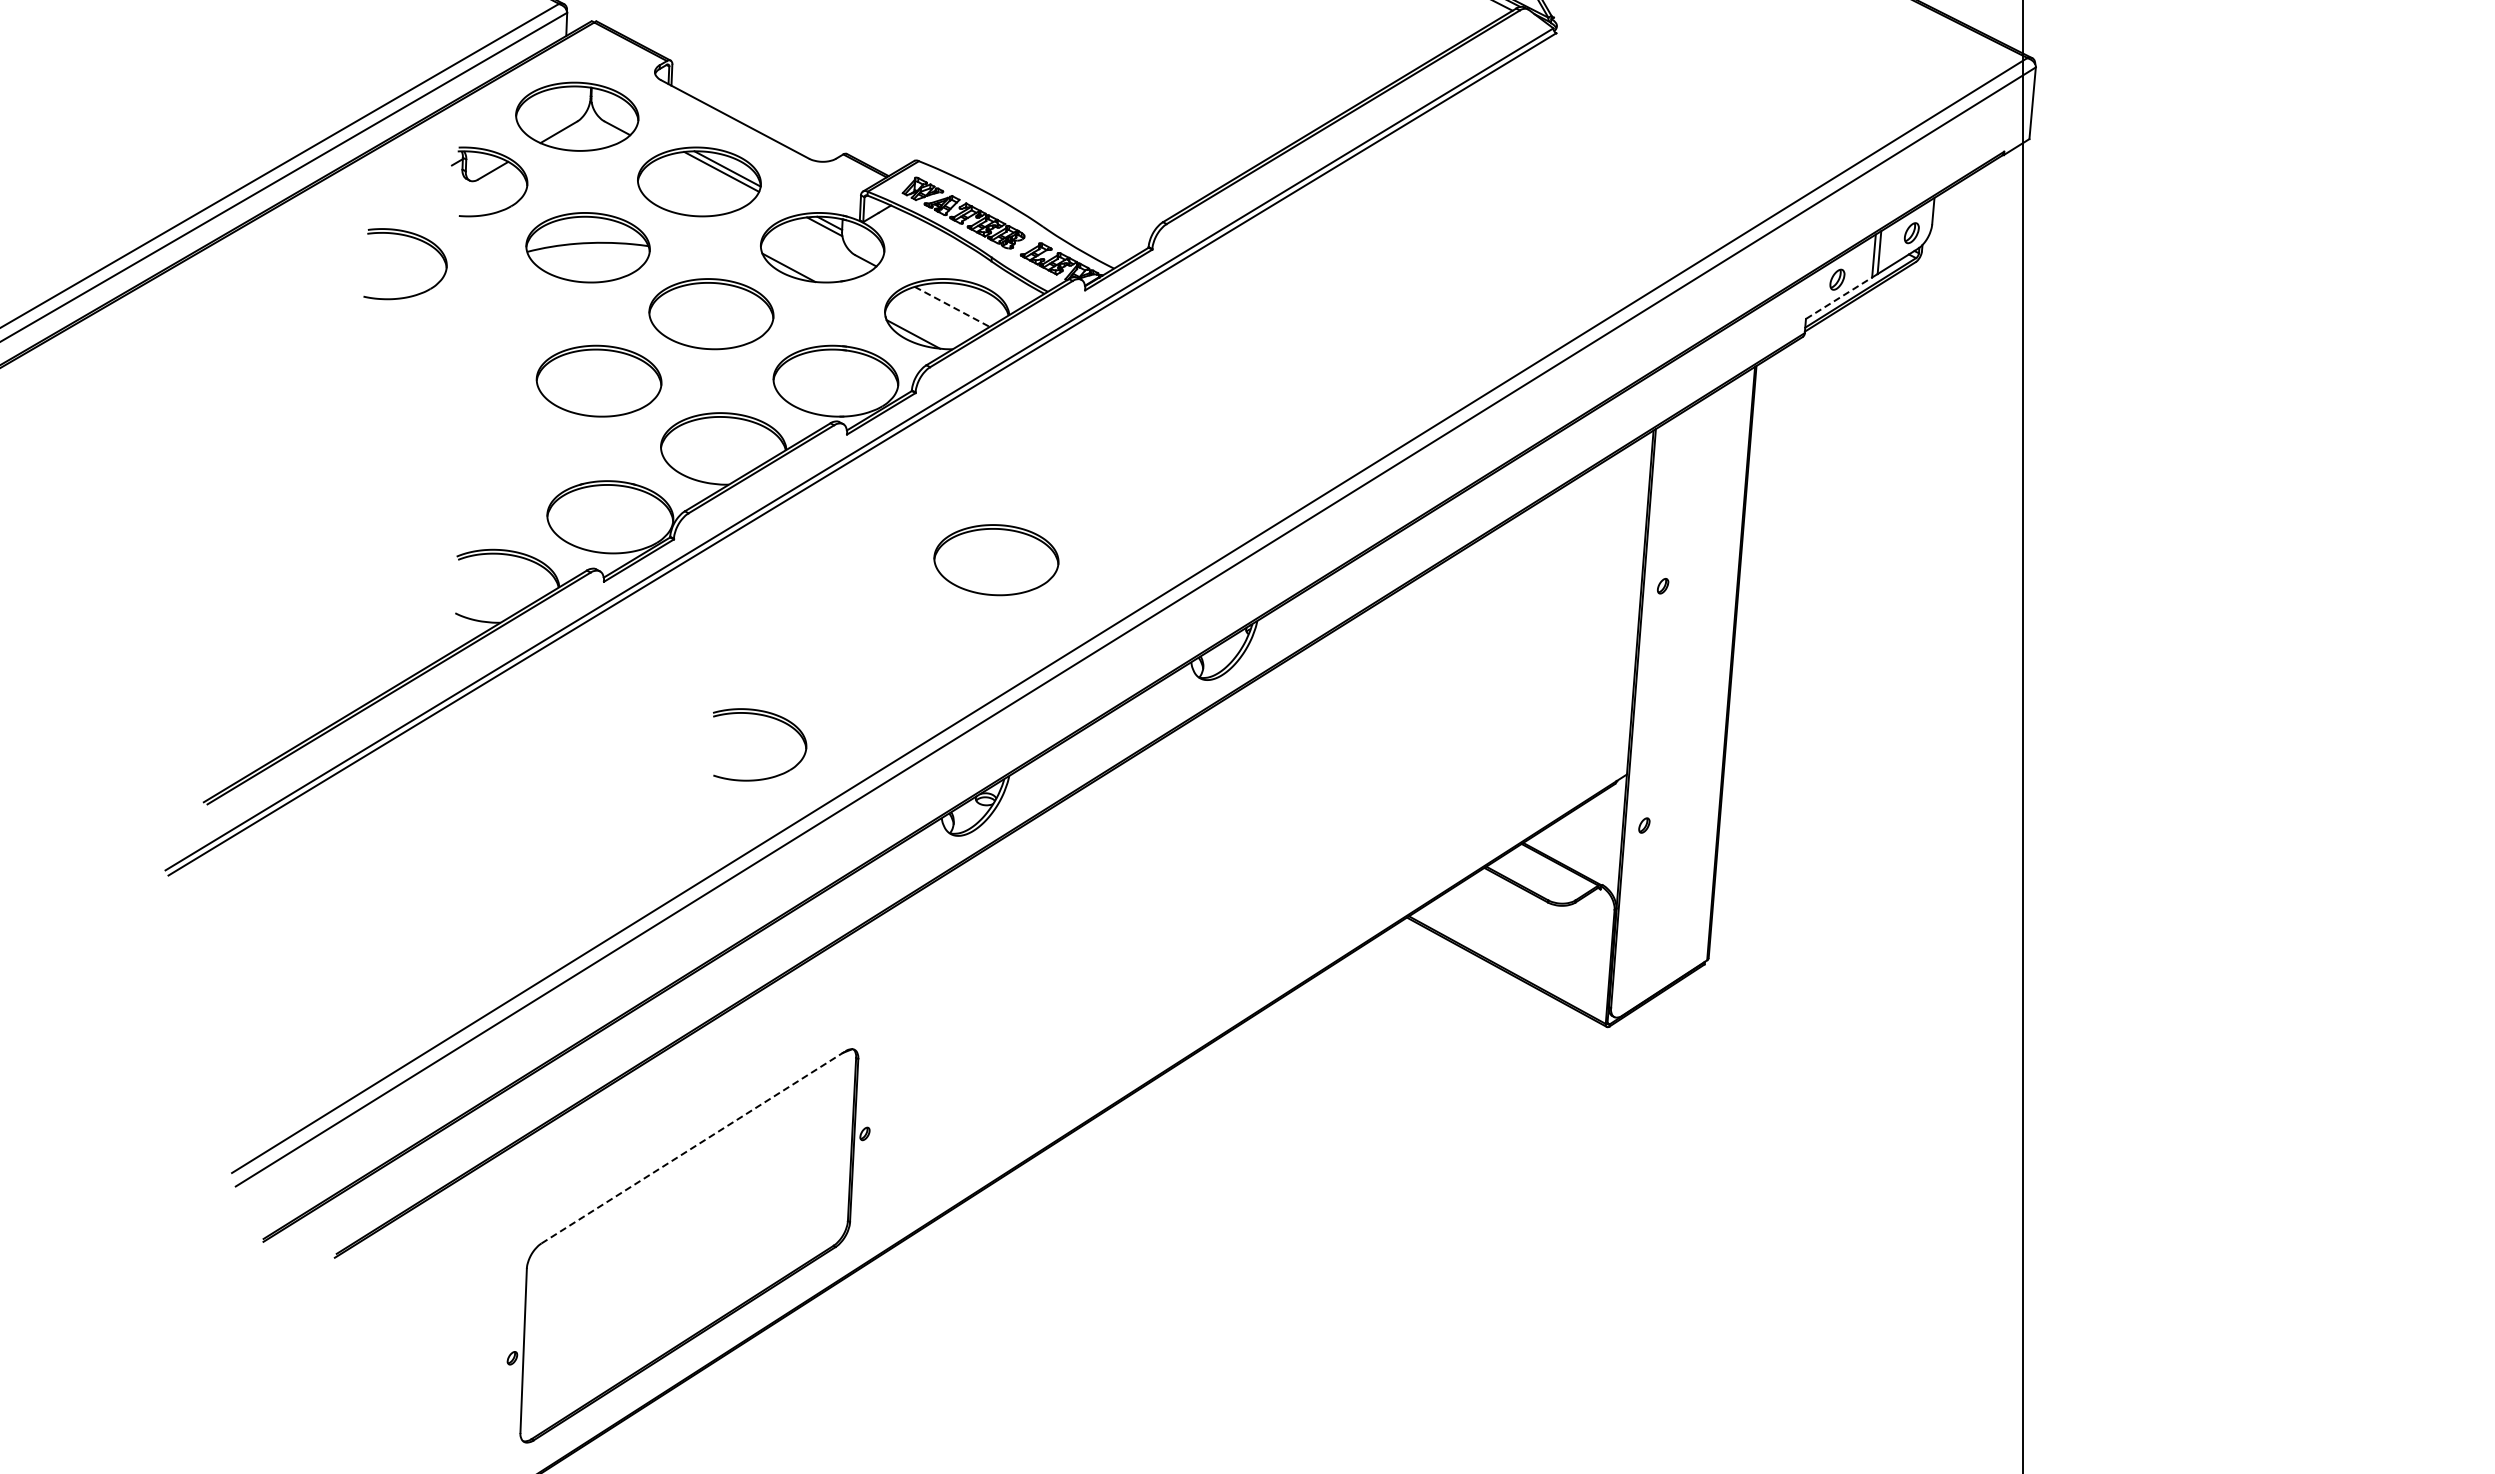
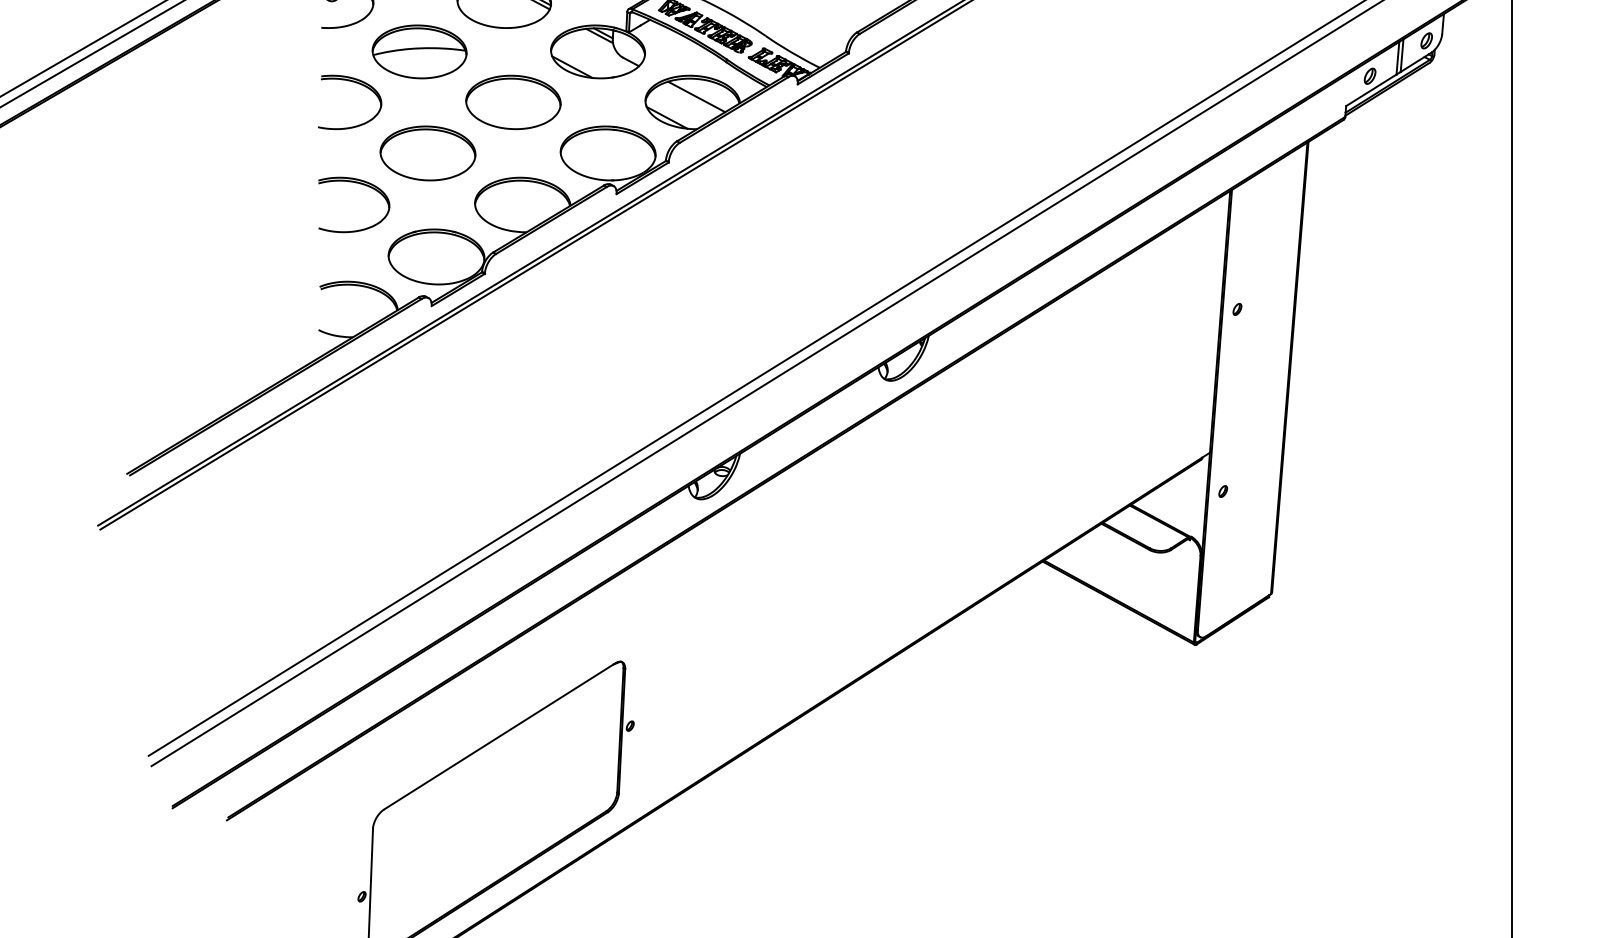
part: (412, 238) -> (355, 82), moved
line: (1839, 297) -> (1371, 89), dashed -> solid
line: (952, 306) -> (696, 96), dashed -> solid
part: (996, 560) -> (730, 289), removed
part: (767, 717) -> (359, 184), moved
line: (693, 1147) -> (499, 736), dashed -> solid

